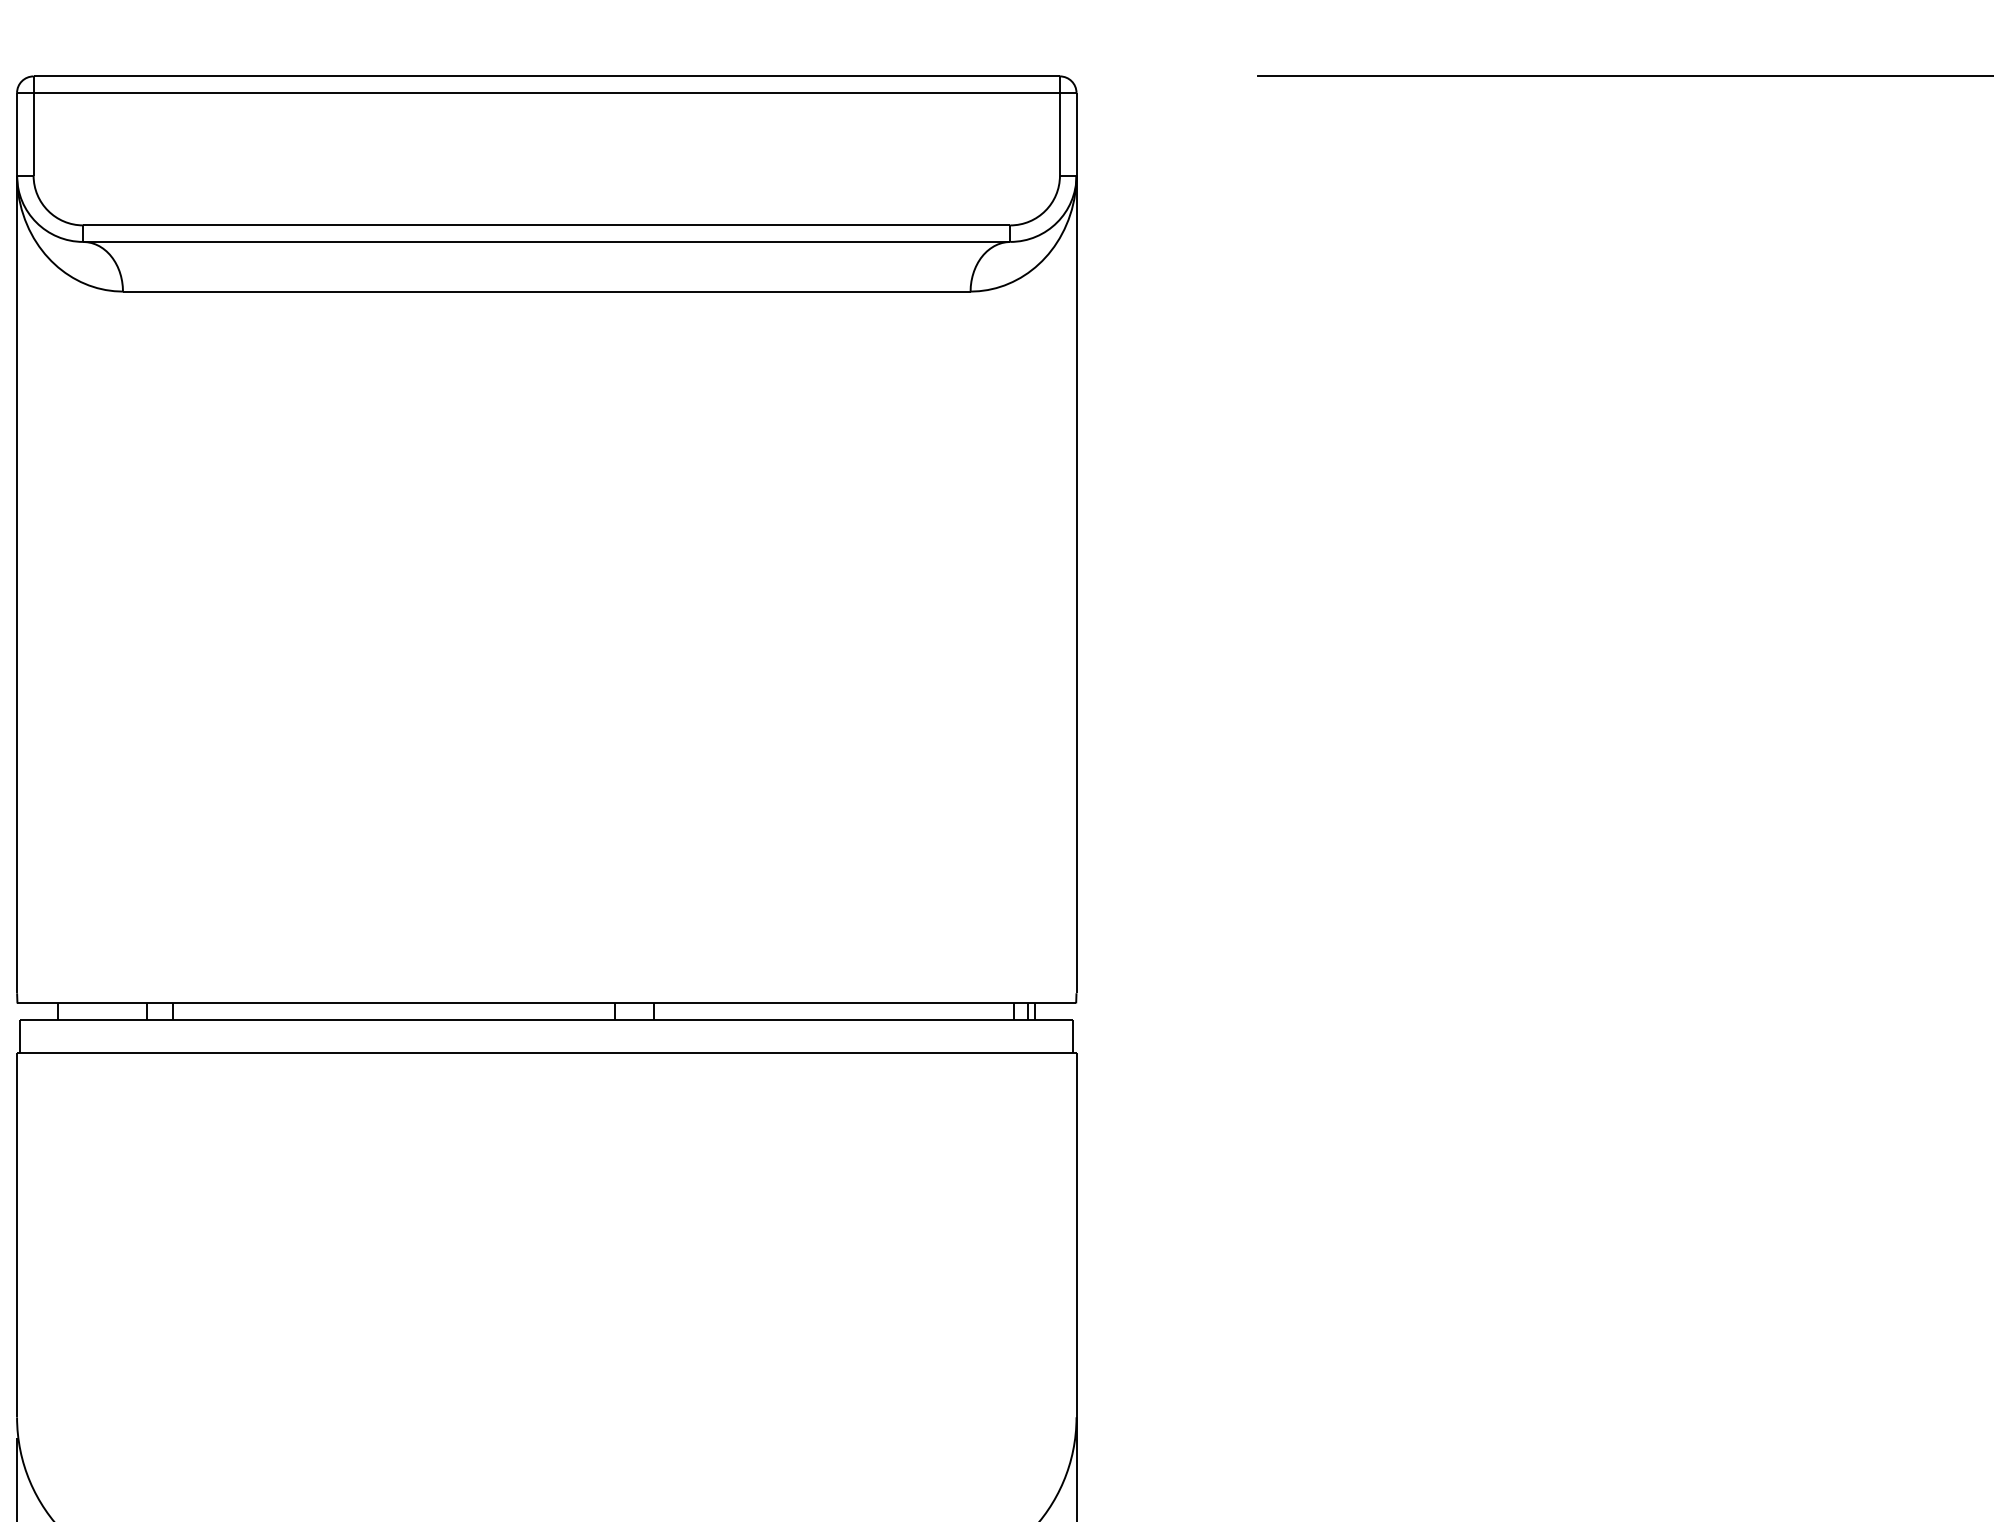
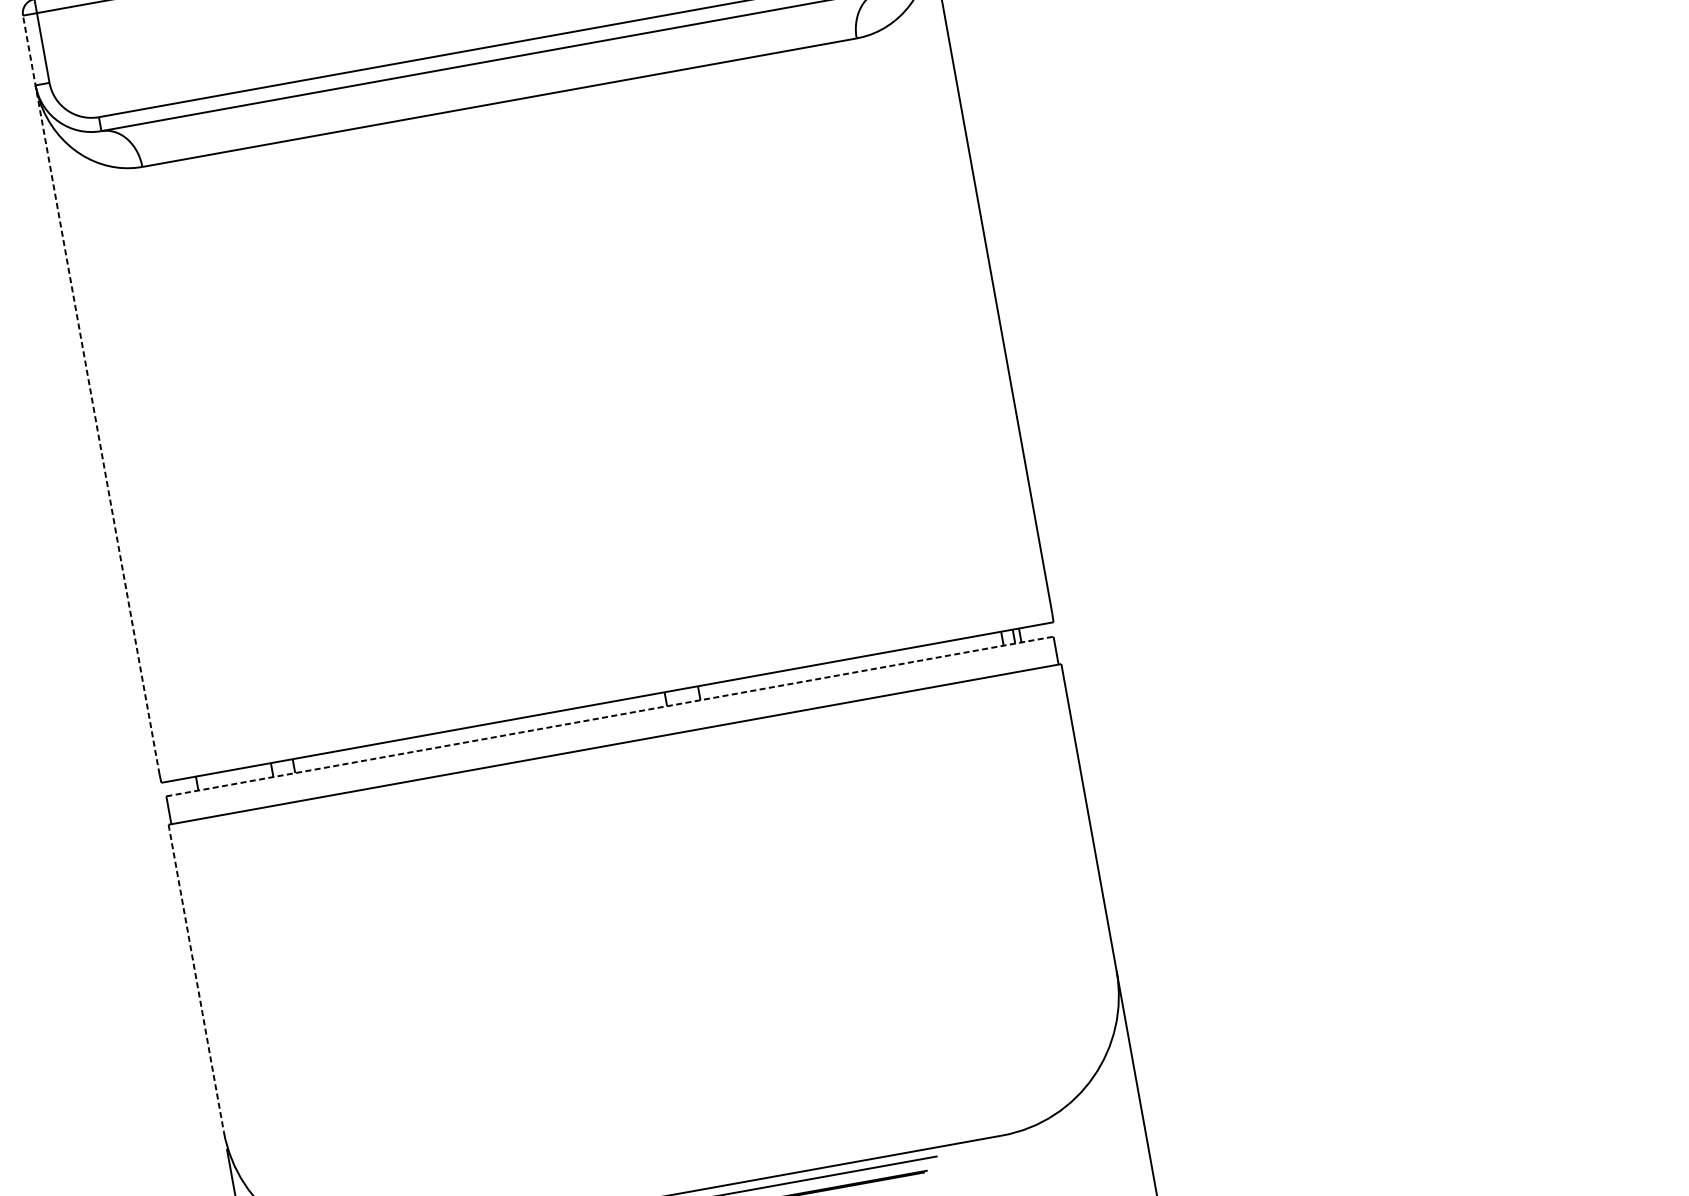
line: (17, 542) -> (91, 394), solid -> dashed
line: (547, 1020) -> (610, 716), solid -> dashed
line: (17, 1235) -> (196, 978), solid -> dashed

